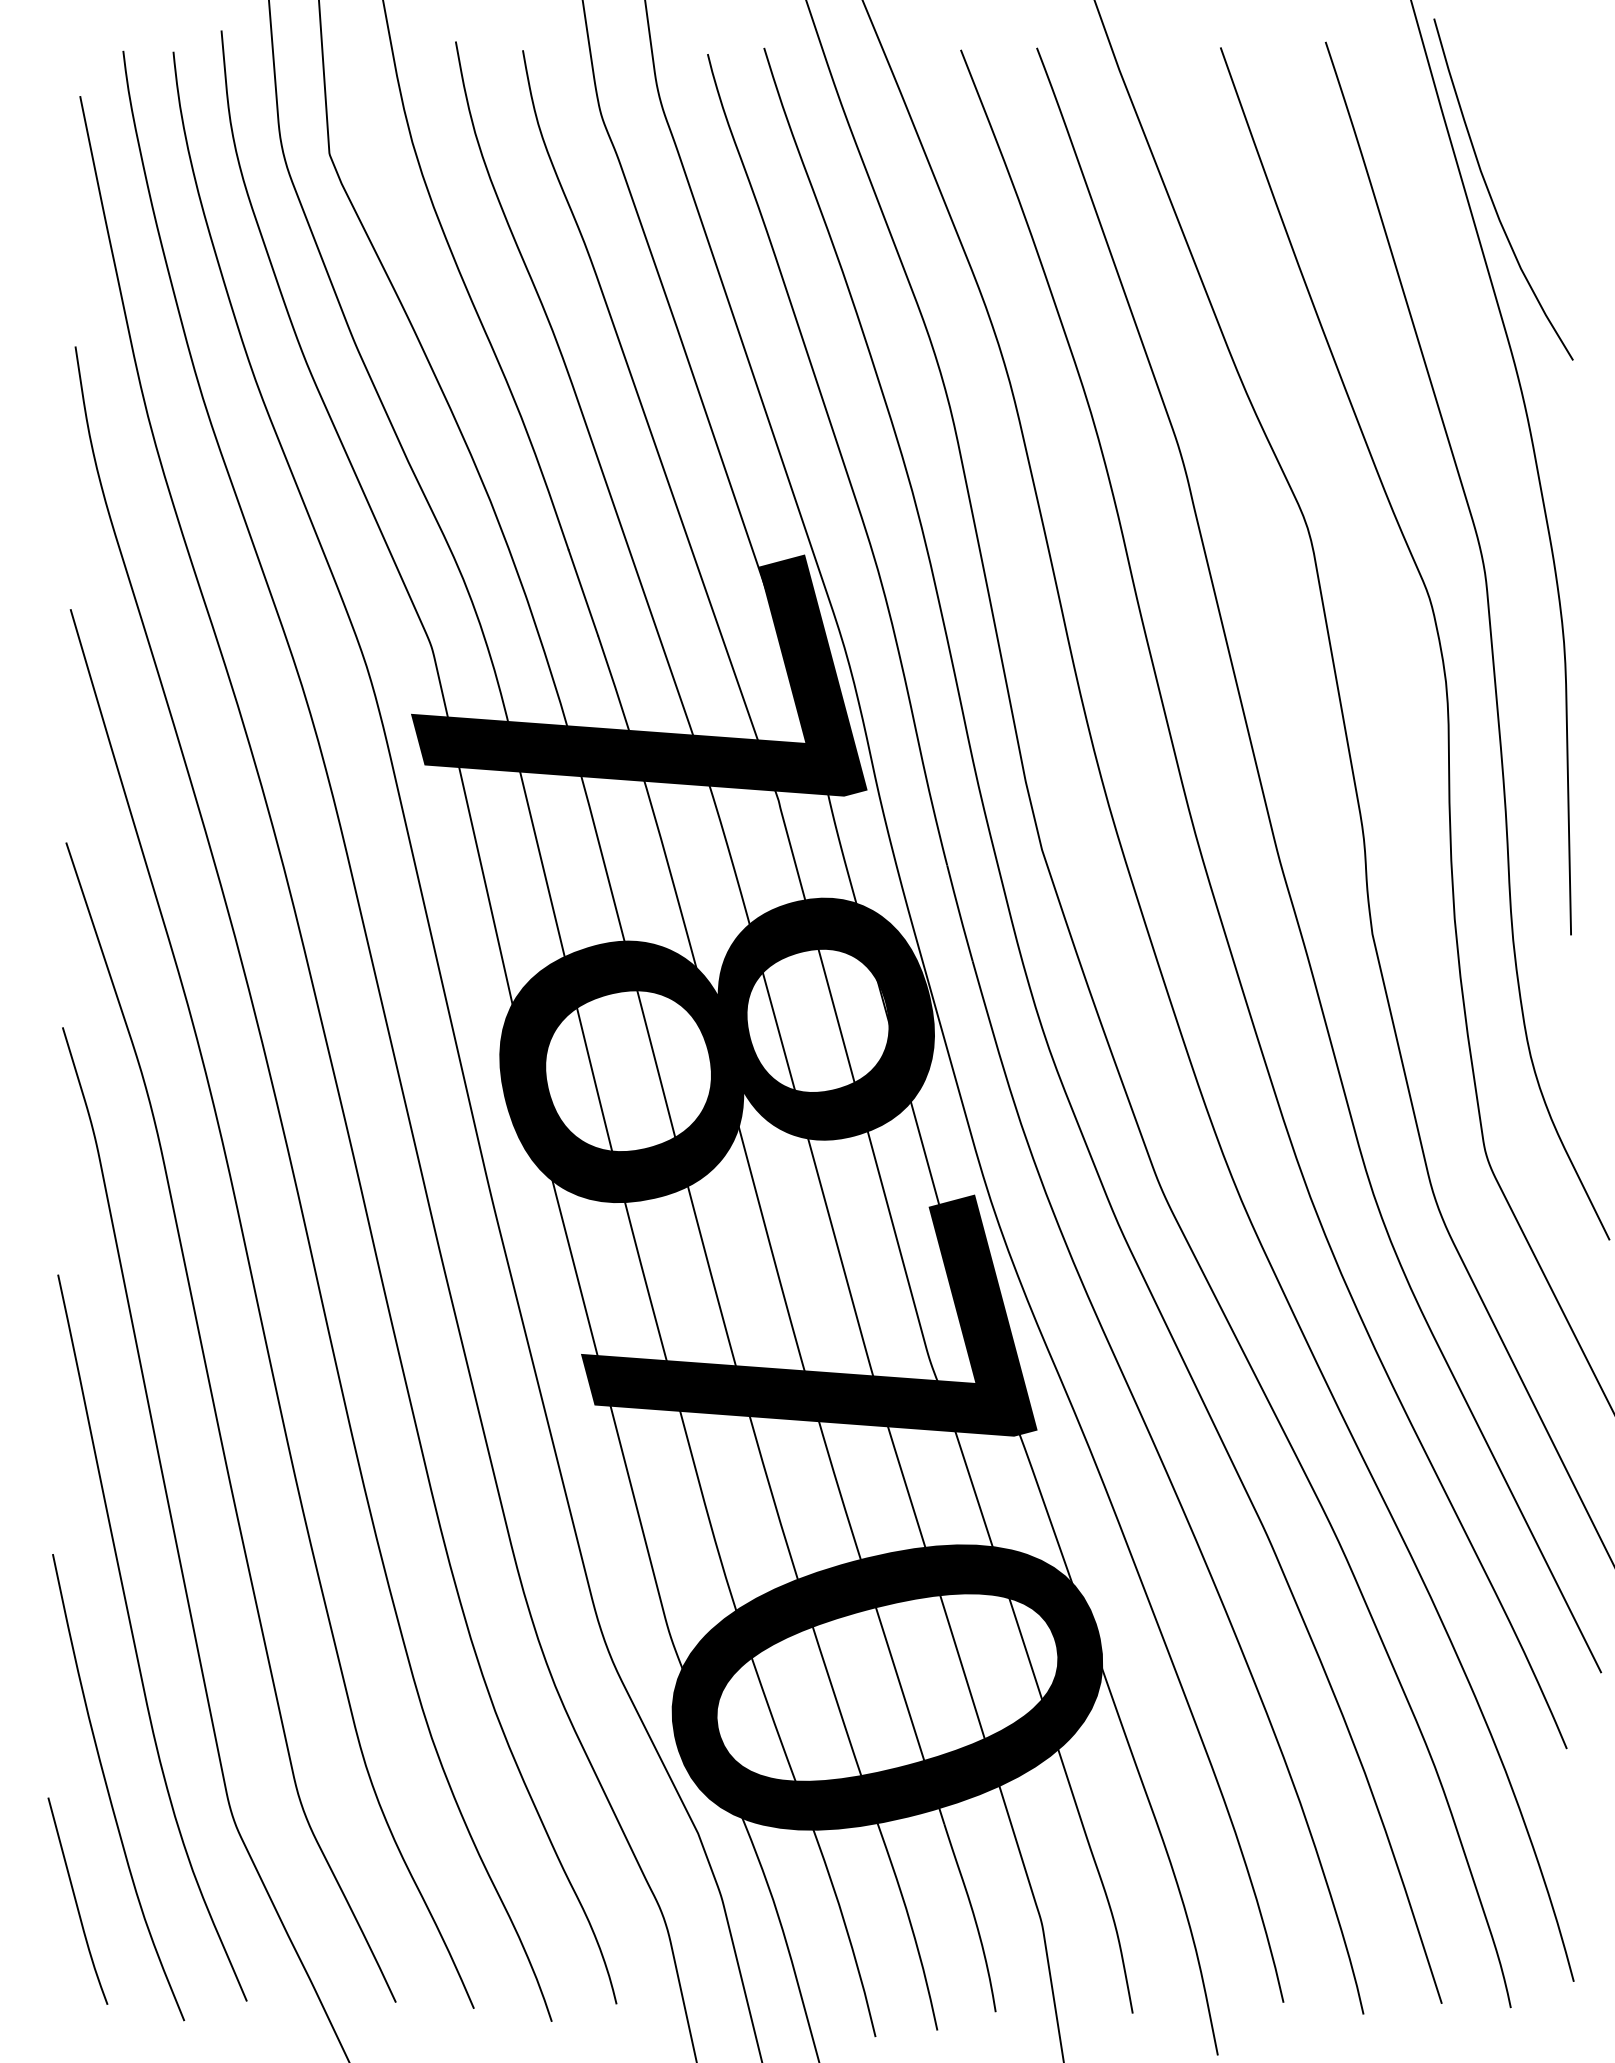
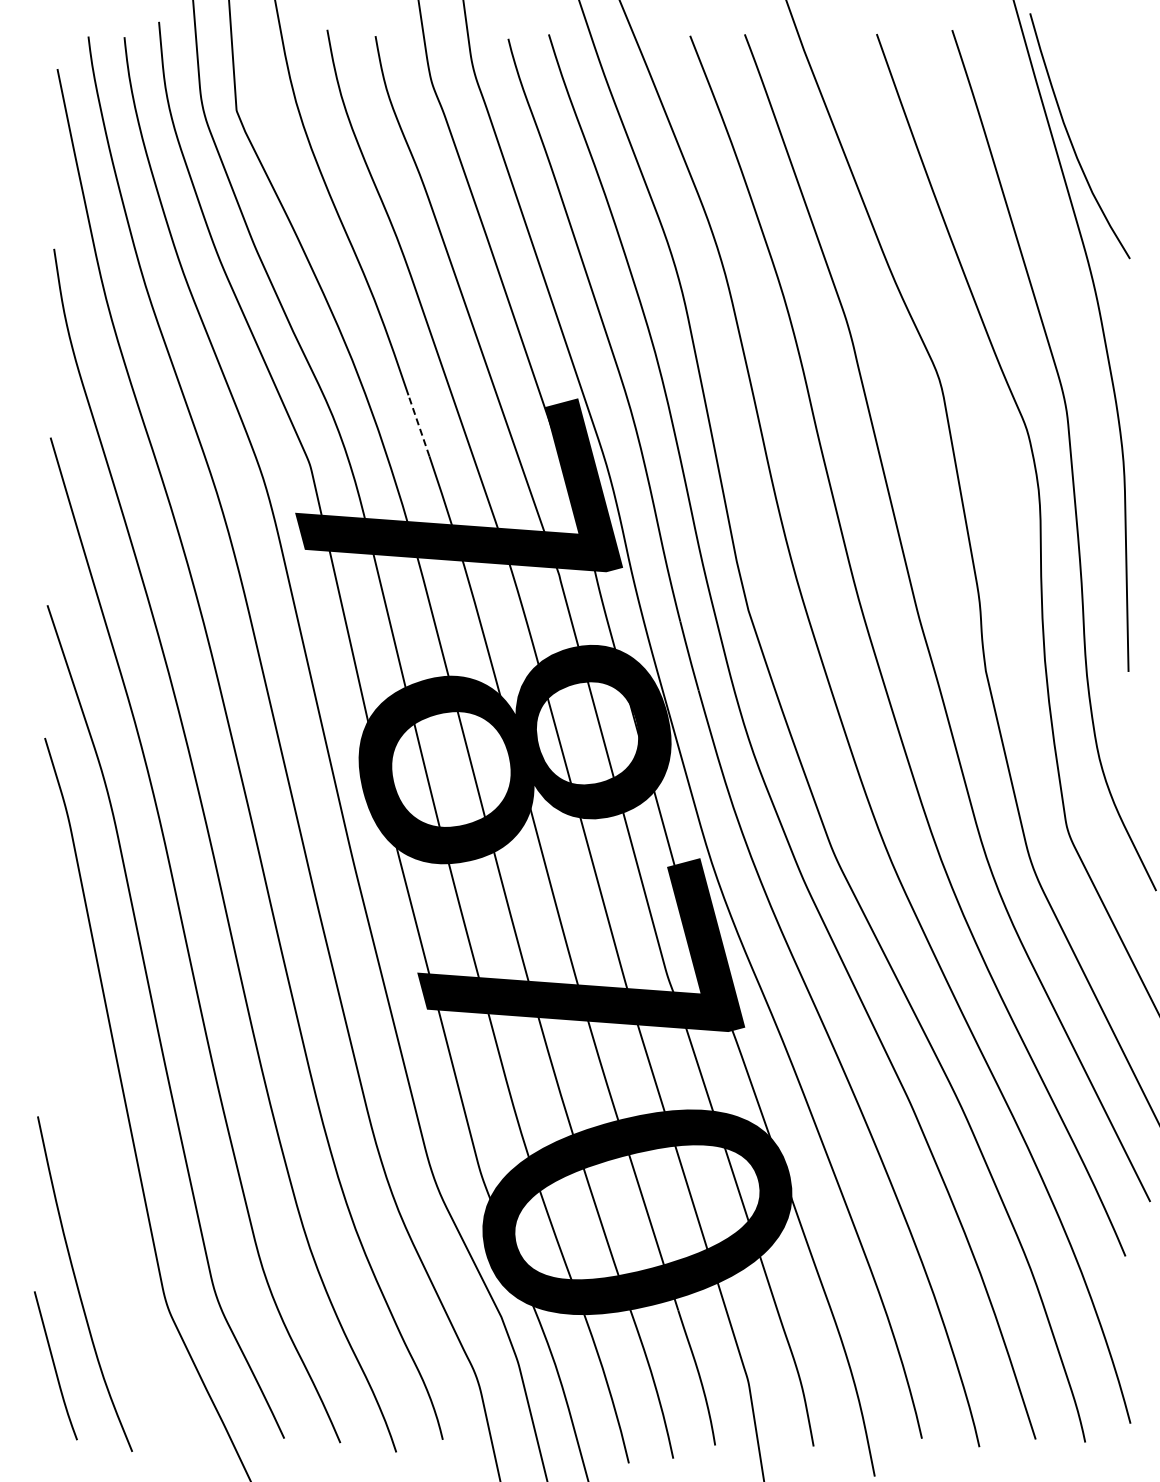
line: (582, 592) -> (418, 425), solid -> dashed
curve: (135, 1641) -> (97, 1179), removed

